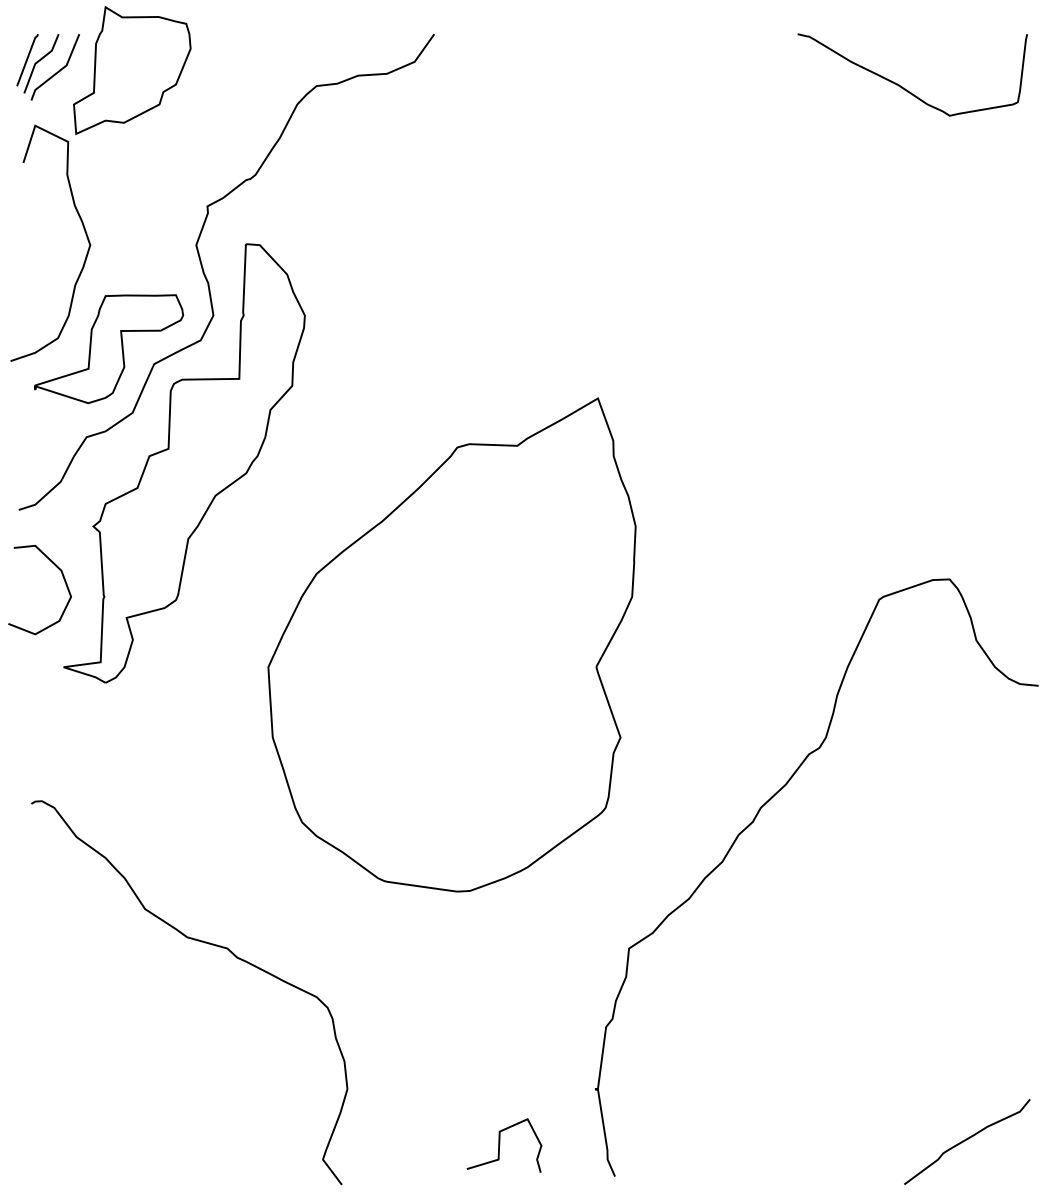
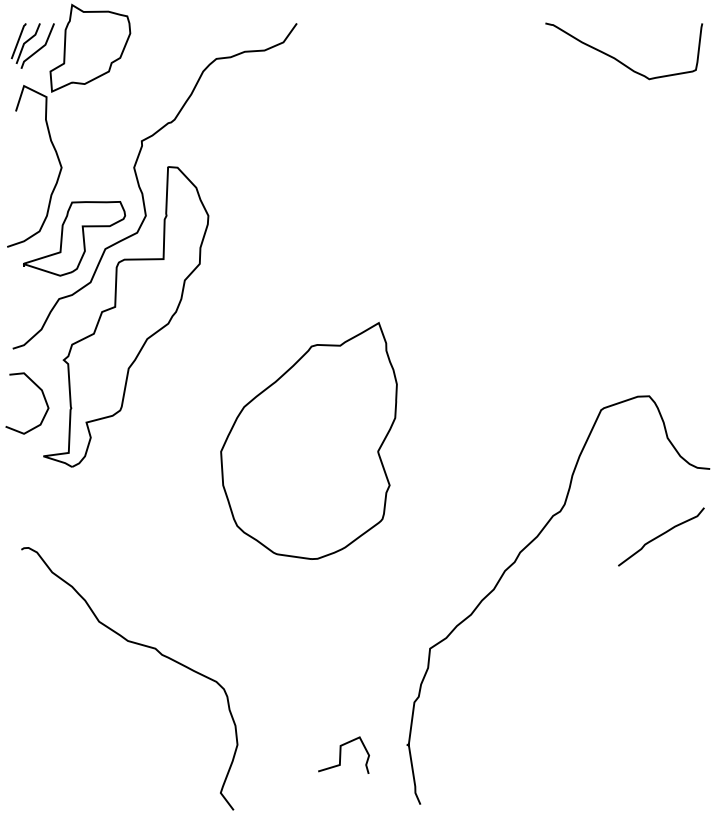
part: (451, 644) -> (308, 440), size x0.7
curve: (967, 1139) -> (661, 535), moved
curve: (500, 1144) -> (341, 754), moved

